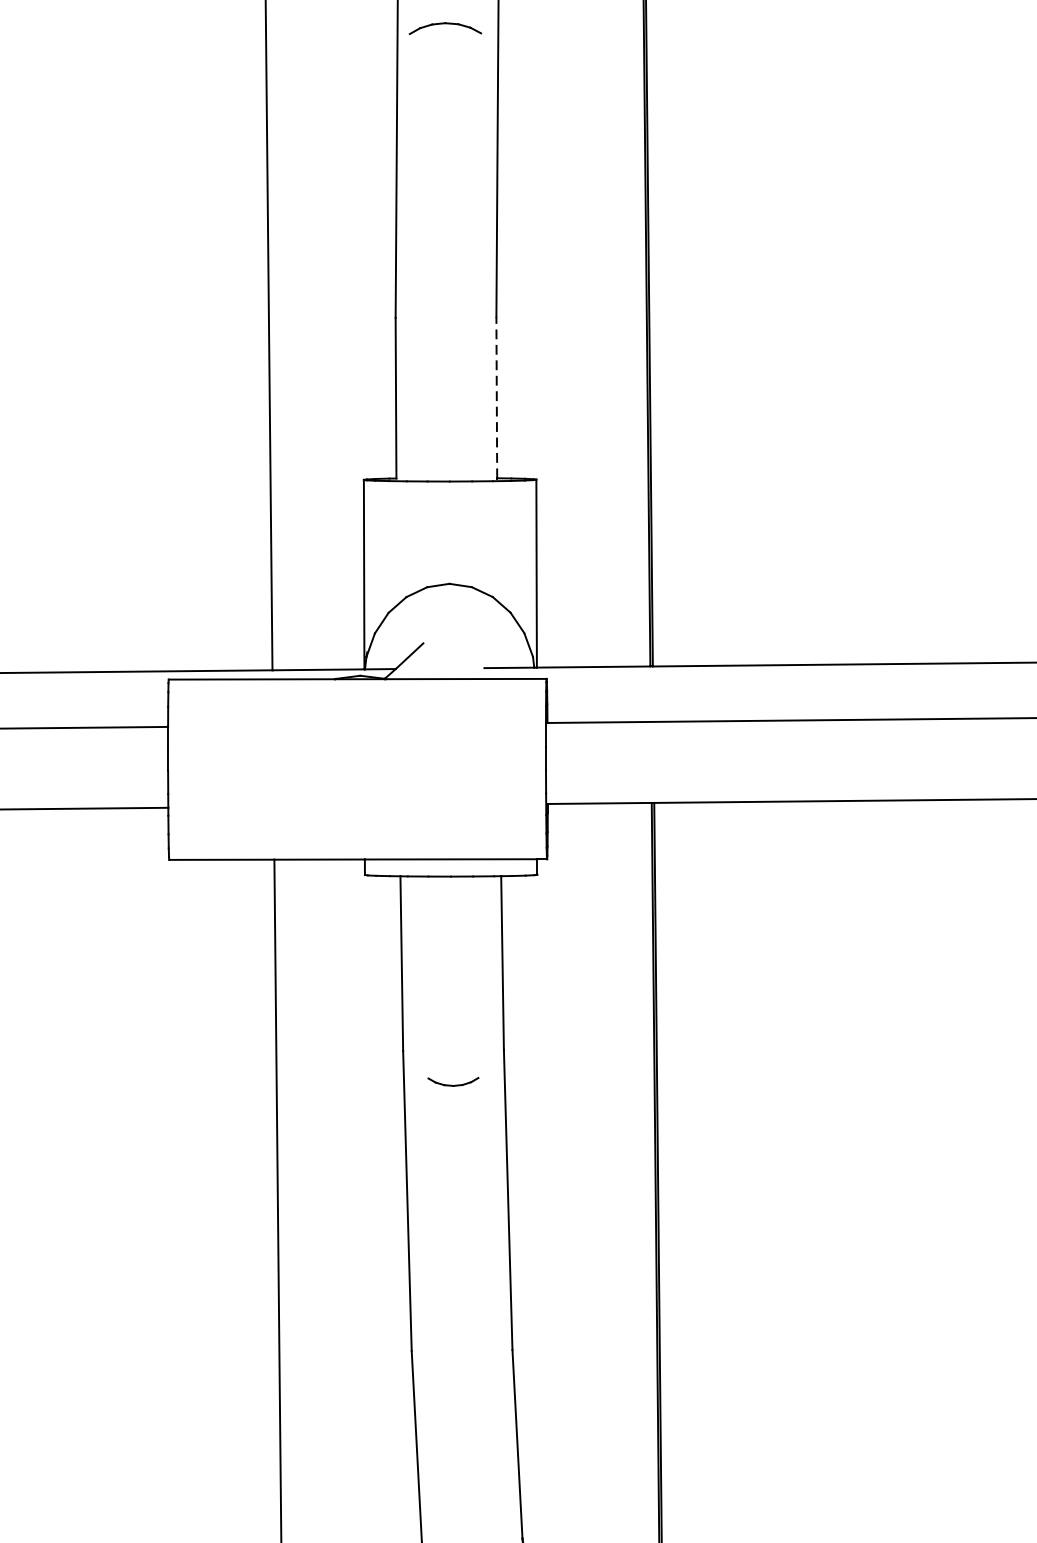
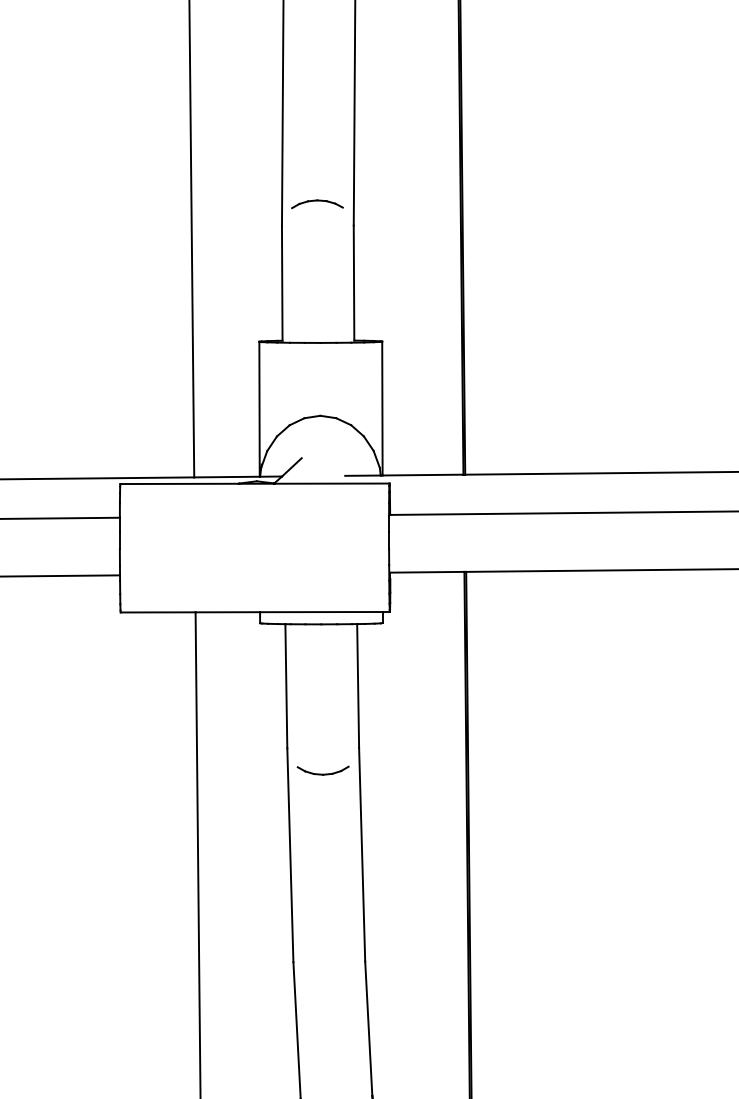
part: (445, 28) -> (317, 204), moved
line: (497, 396) -> (354, 282), dashed -> solid
part: (452, 1081) -> (322, 770), size x1.43

